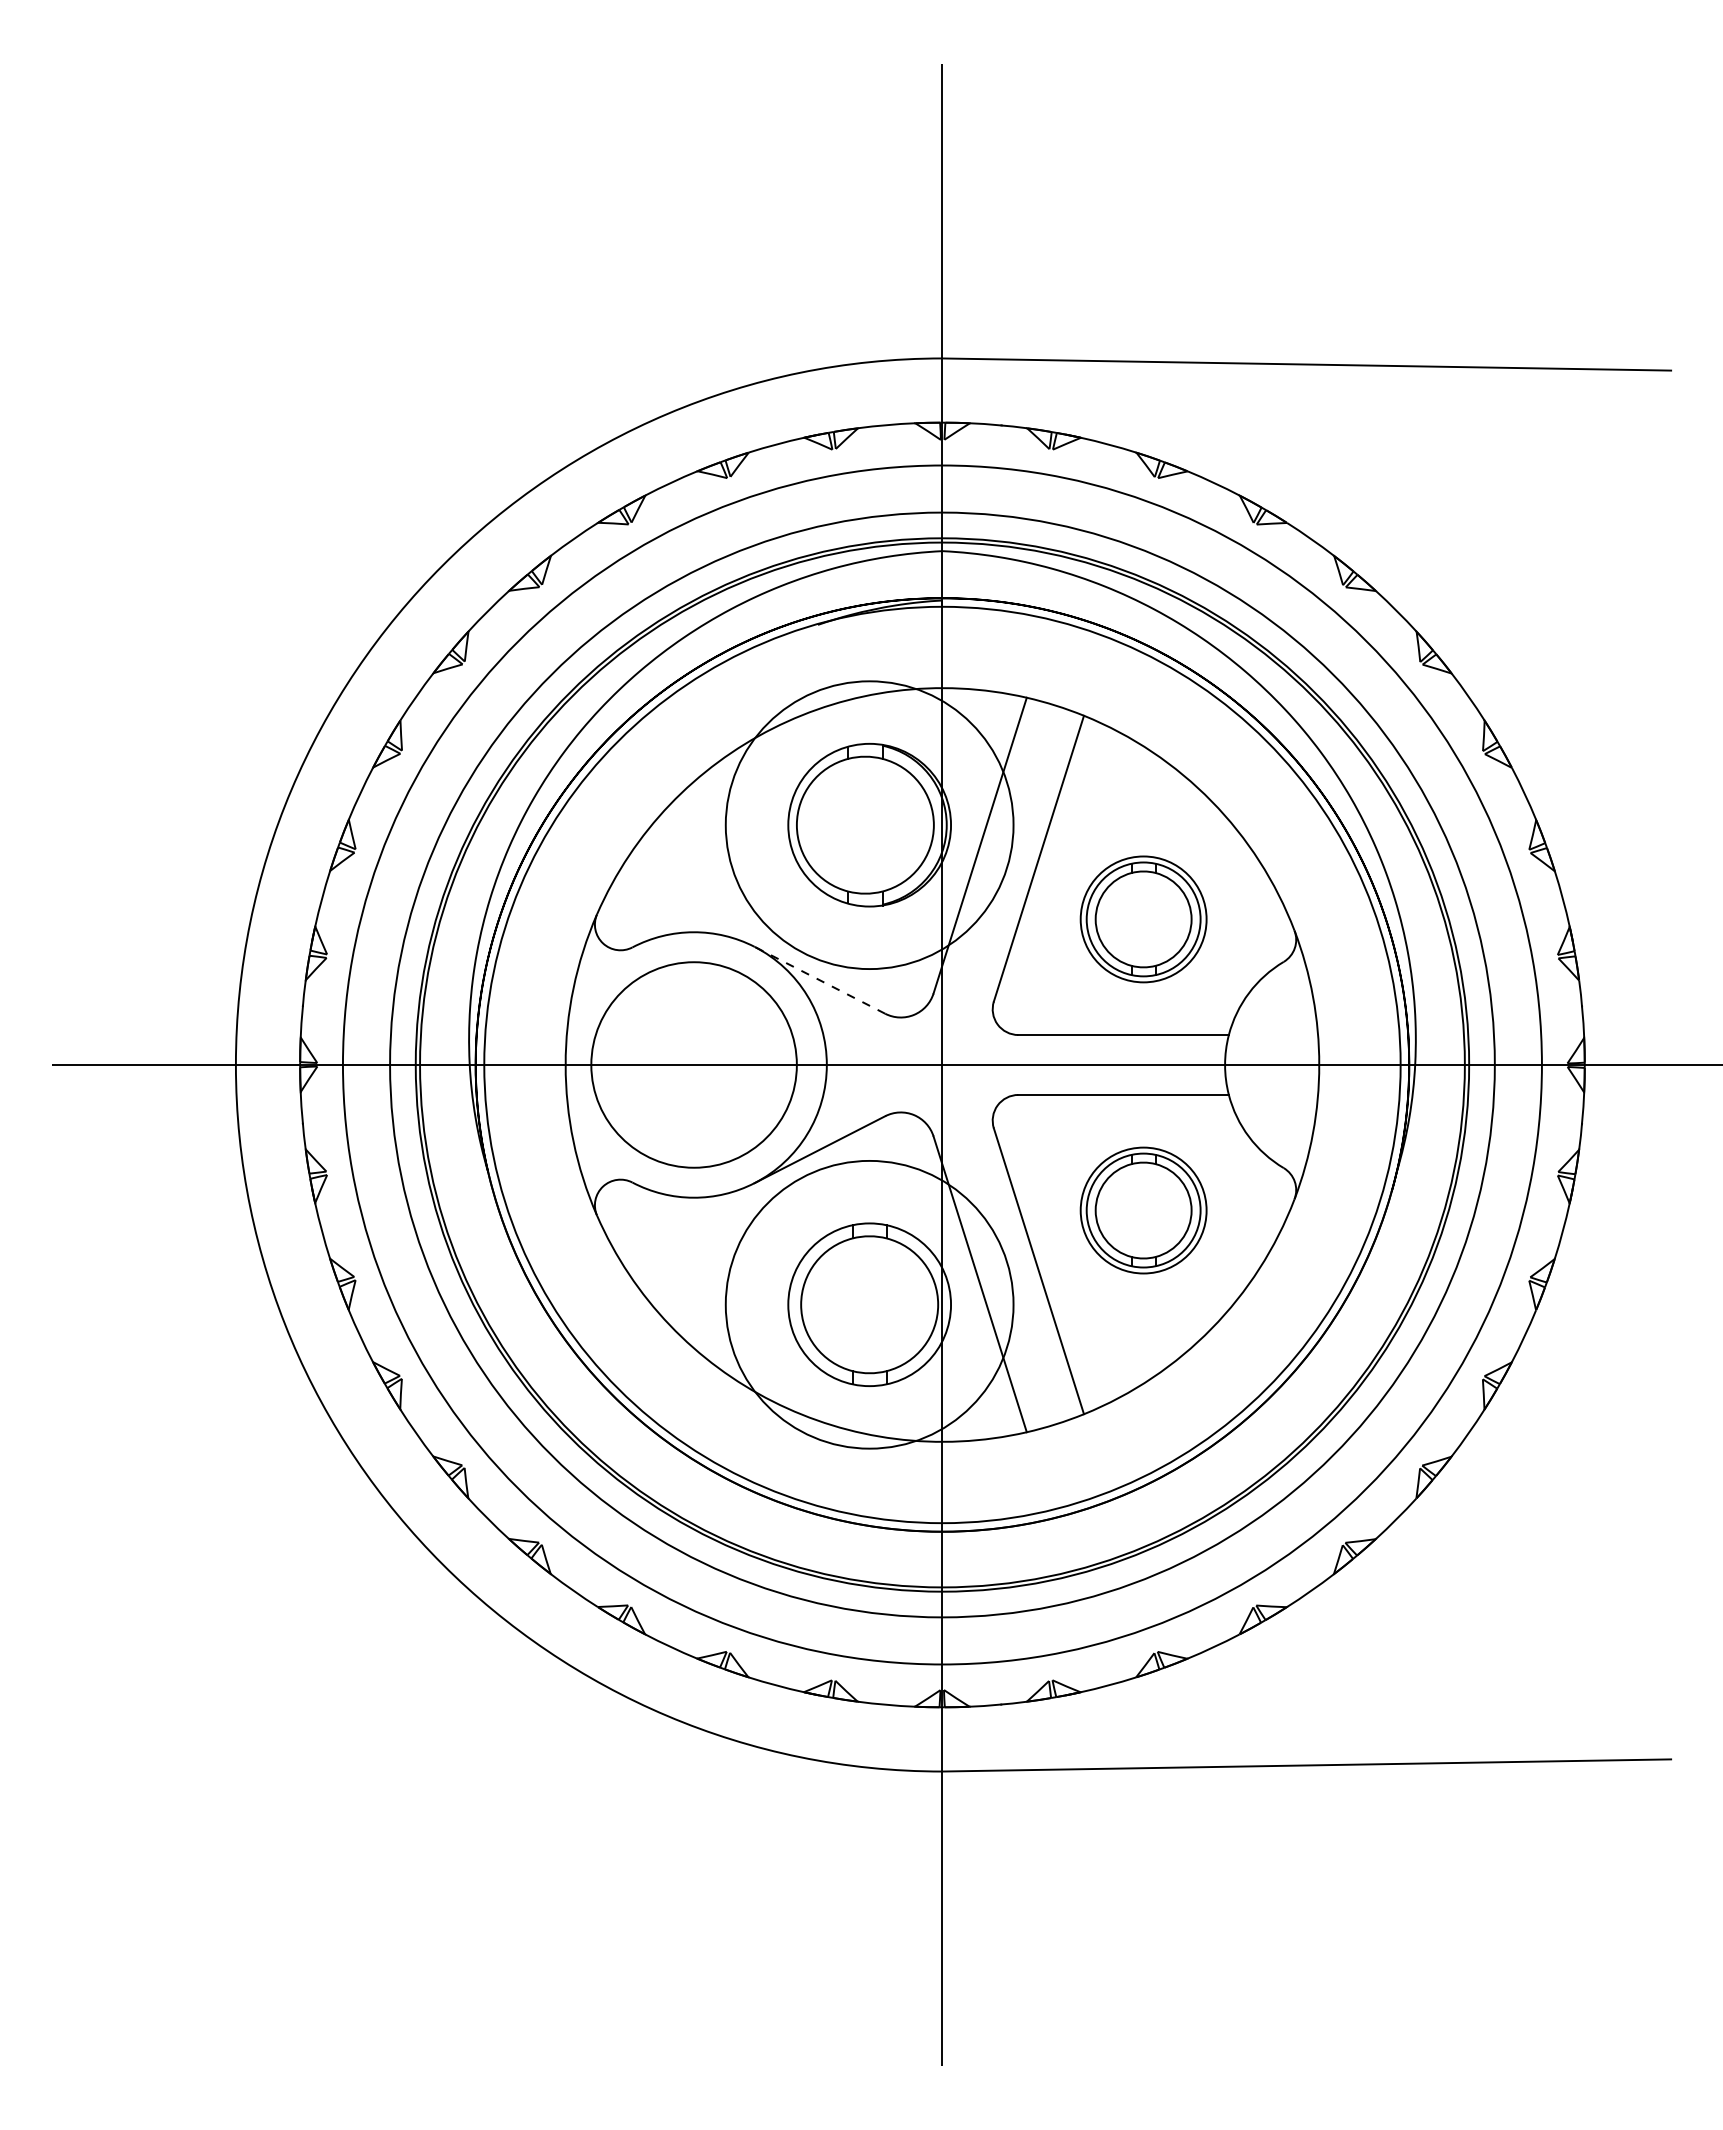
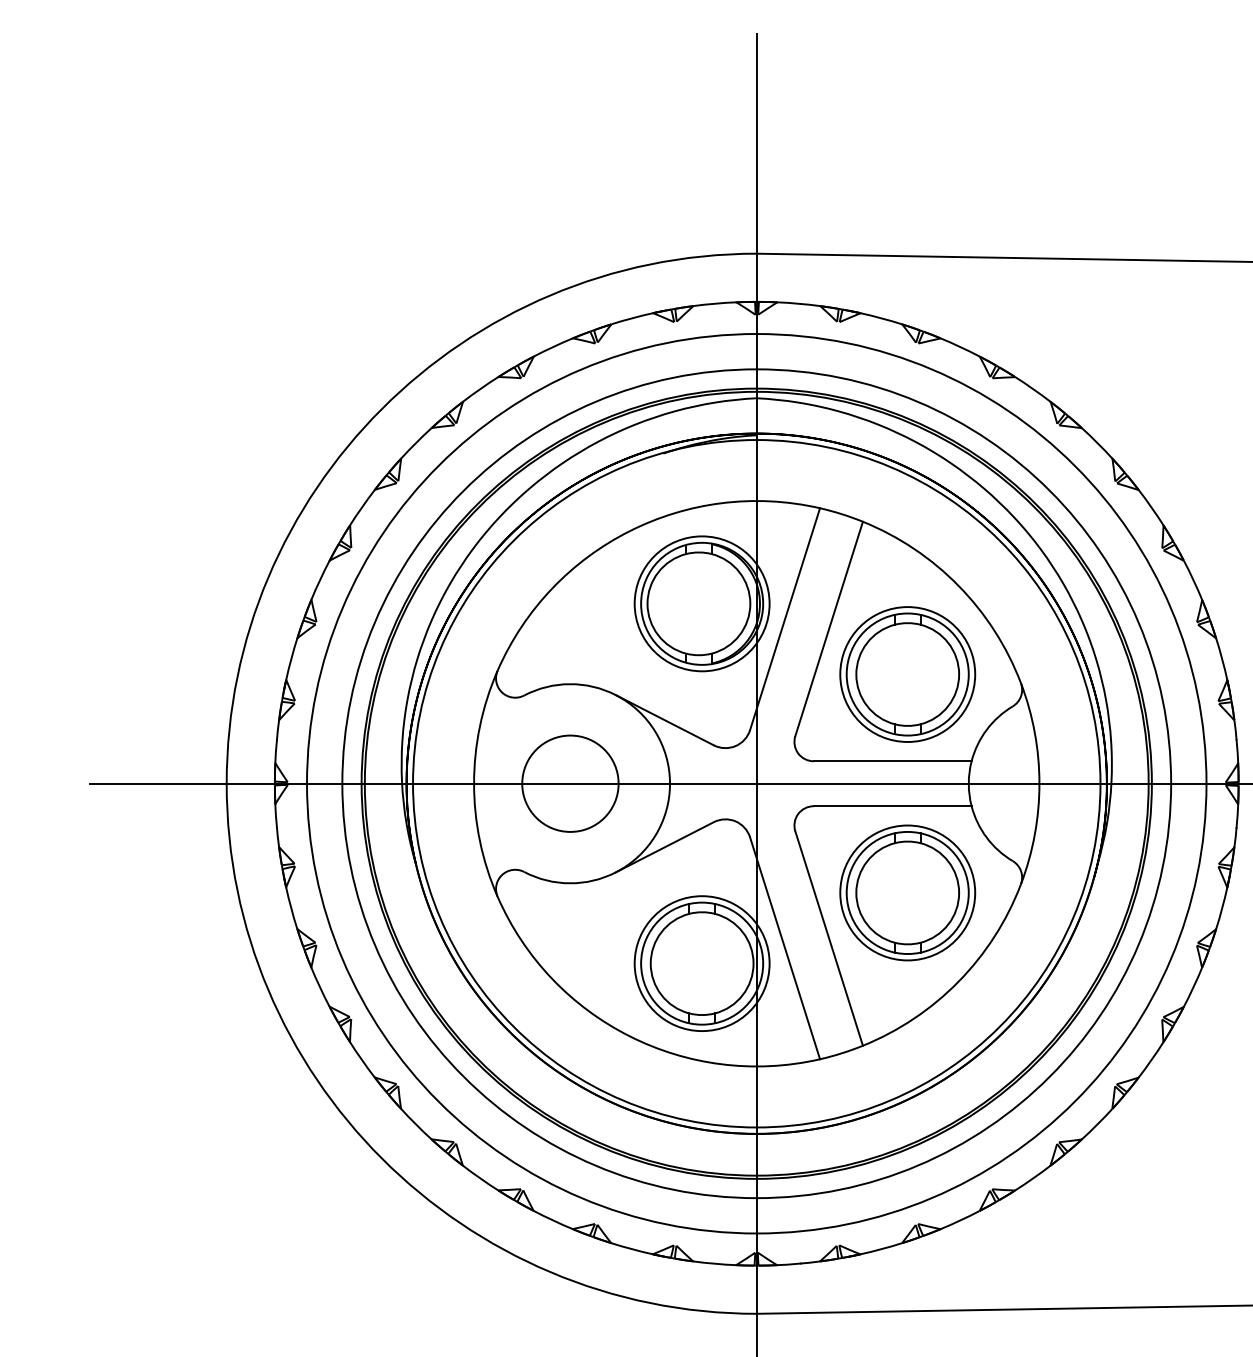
circle: (869, 825) -> (702, 604), size x0.62
part: (1143, 919) -> (907, 674), size x1.43
line: (819, 980) -> (664, 720), dashed -> solid
circle: (693, 1064) -> (569, 783), size x0.62
part: (1143, 1210) -> (907, 892), size x1.43
circle: (869, 1304) -> (702, 963), size x0.62

